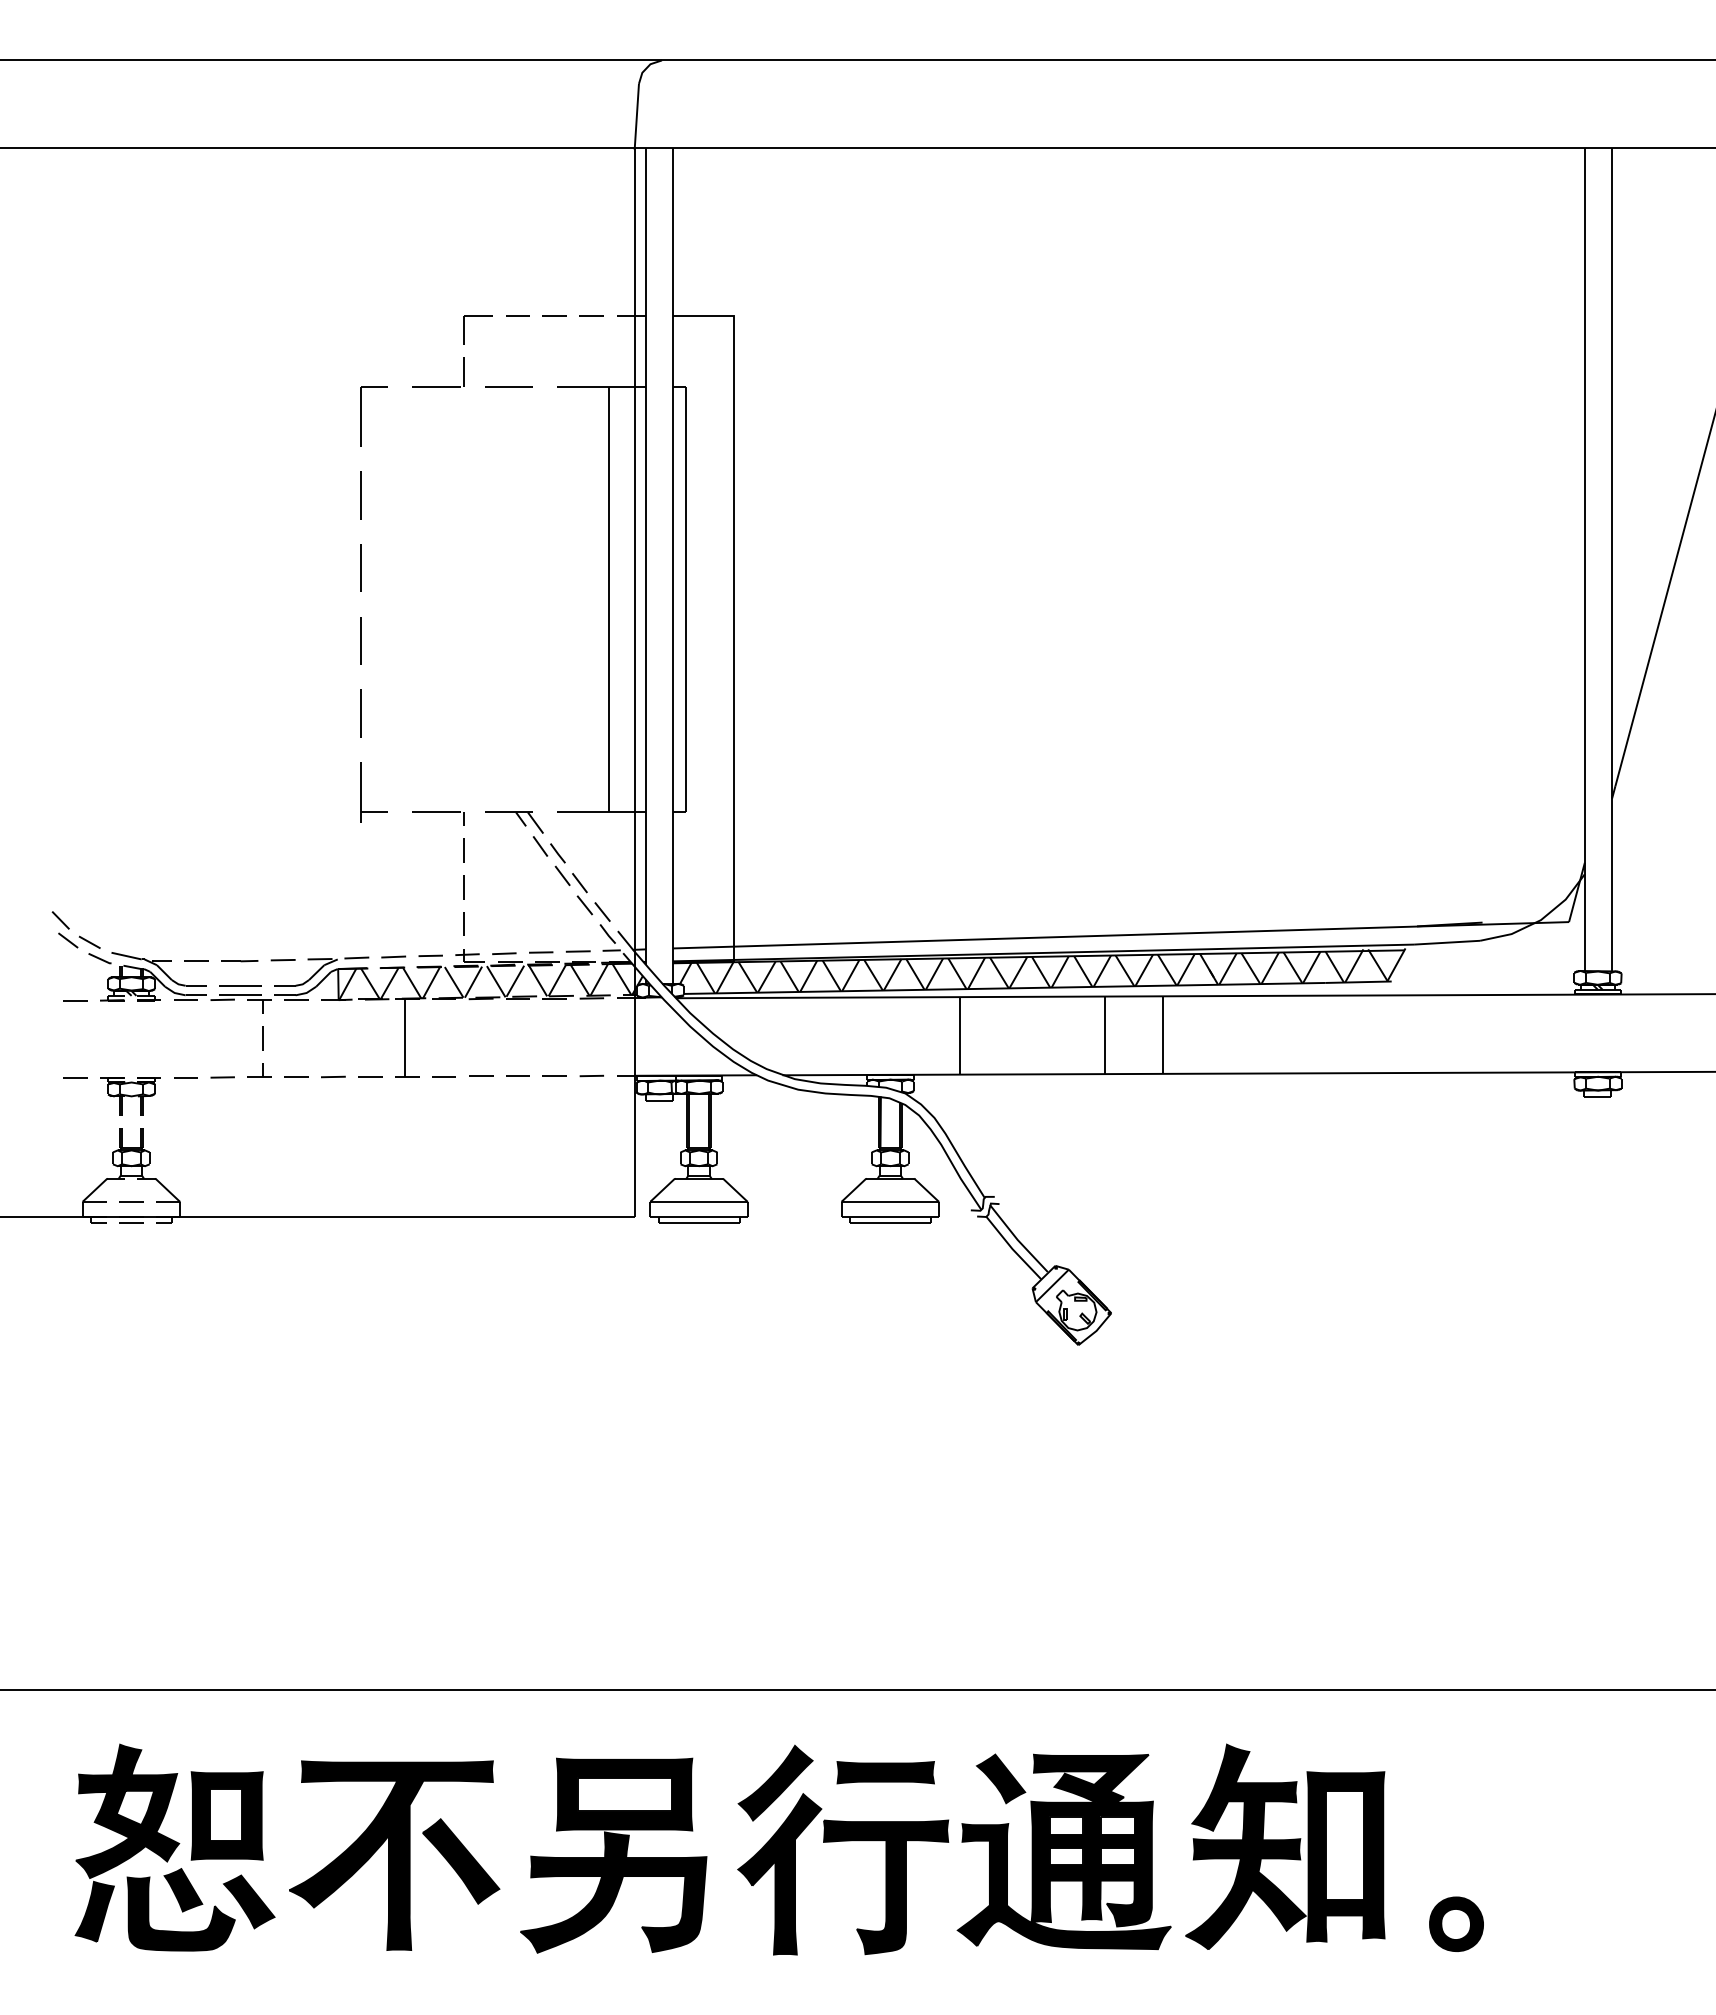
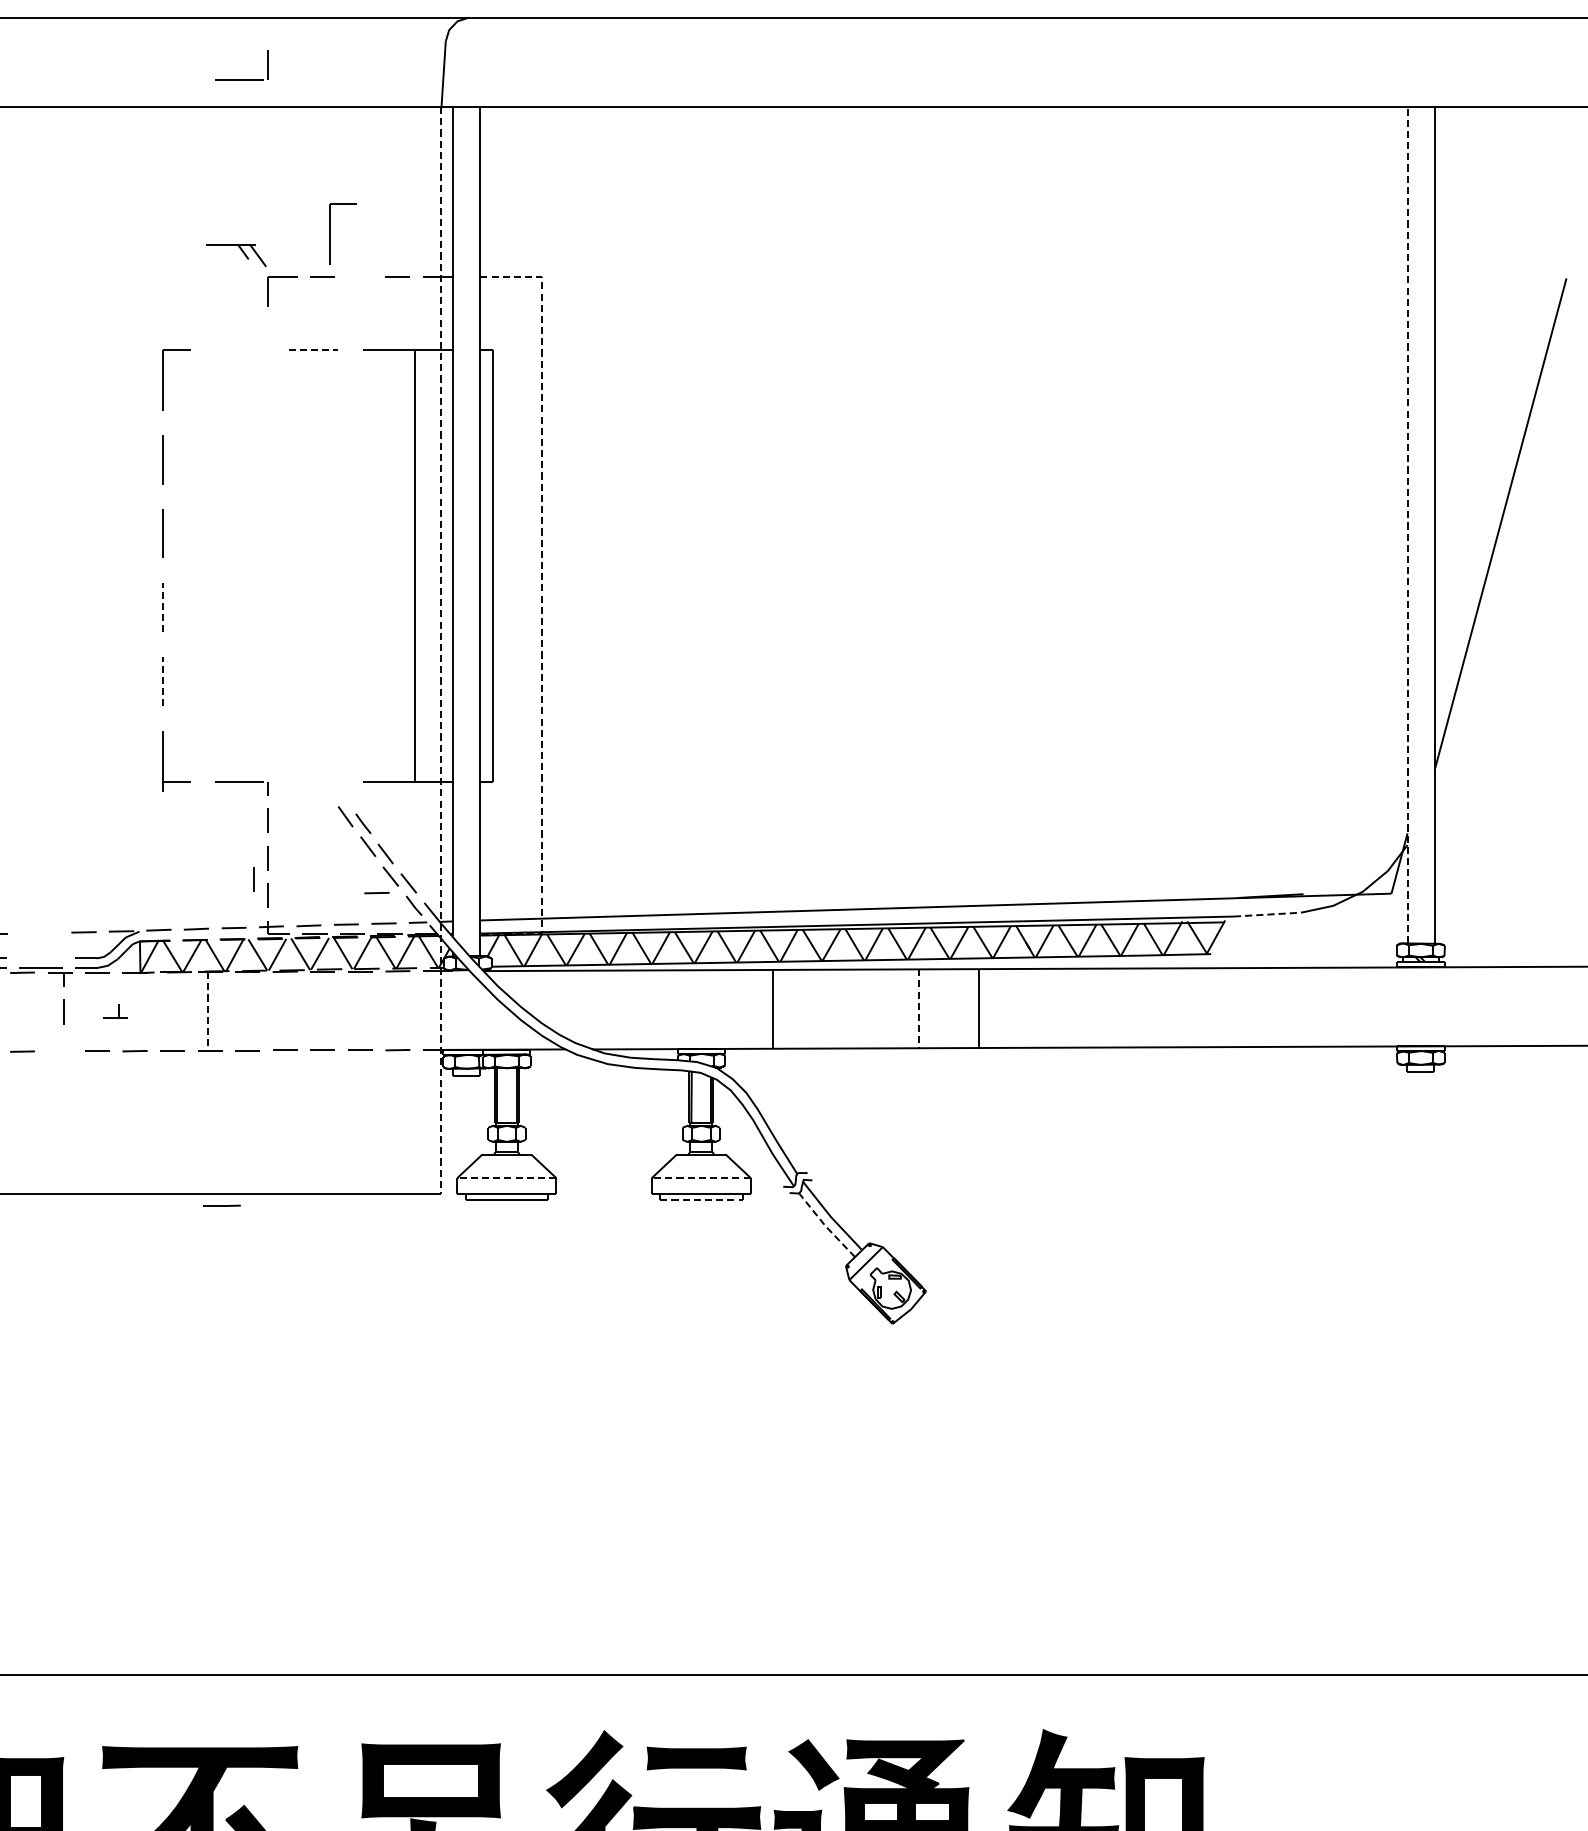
part: (525, 273) -> (330, 234), added
line: (554, 315) -> (359, 276), removed
part: (438, 386) -> (241, 79), moved
line: (509, 386) -> (314, 349), solid -> dashed
line: (1584, 559) -> (1407, 524), solid -> dashed
line: (733, 639) -> (541, 606), solid -> dashed
line: (361, 640) -> (163, 607), solid -> dashed
line: (634, 683) -> (441, 651), solid -> dashed
line: (361, 713) -> (163, 681), solid -> dashed
part: (520, 820) -> (242, 253), moved
line: (449, 907) -> (253, 878), added
line: (570, 921) -> (376, 893), added
line: (1447, 942) -> (1267, 914), solid -> dashed
line: (239, 961) -> (221, 1206), moved
line: (240, 985) -> (40, 958), removed
line: (1104, 1035) -> (919, 1008), solid -> dashed
line: (405, 1037) -> (208, 1011), solid -> dashed
part: (259, 1070) -> (114, 1011), moved
line: (699, 1201) -> (507, 1177), solid -> dashed
line: (890, 1201) -> (701, 1177), solid -> dashed
line: (890, 1223) -> (701, 1200), solid -> dashed
line: (1012, 1249) -> (825, 1226), solid -> dashed

